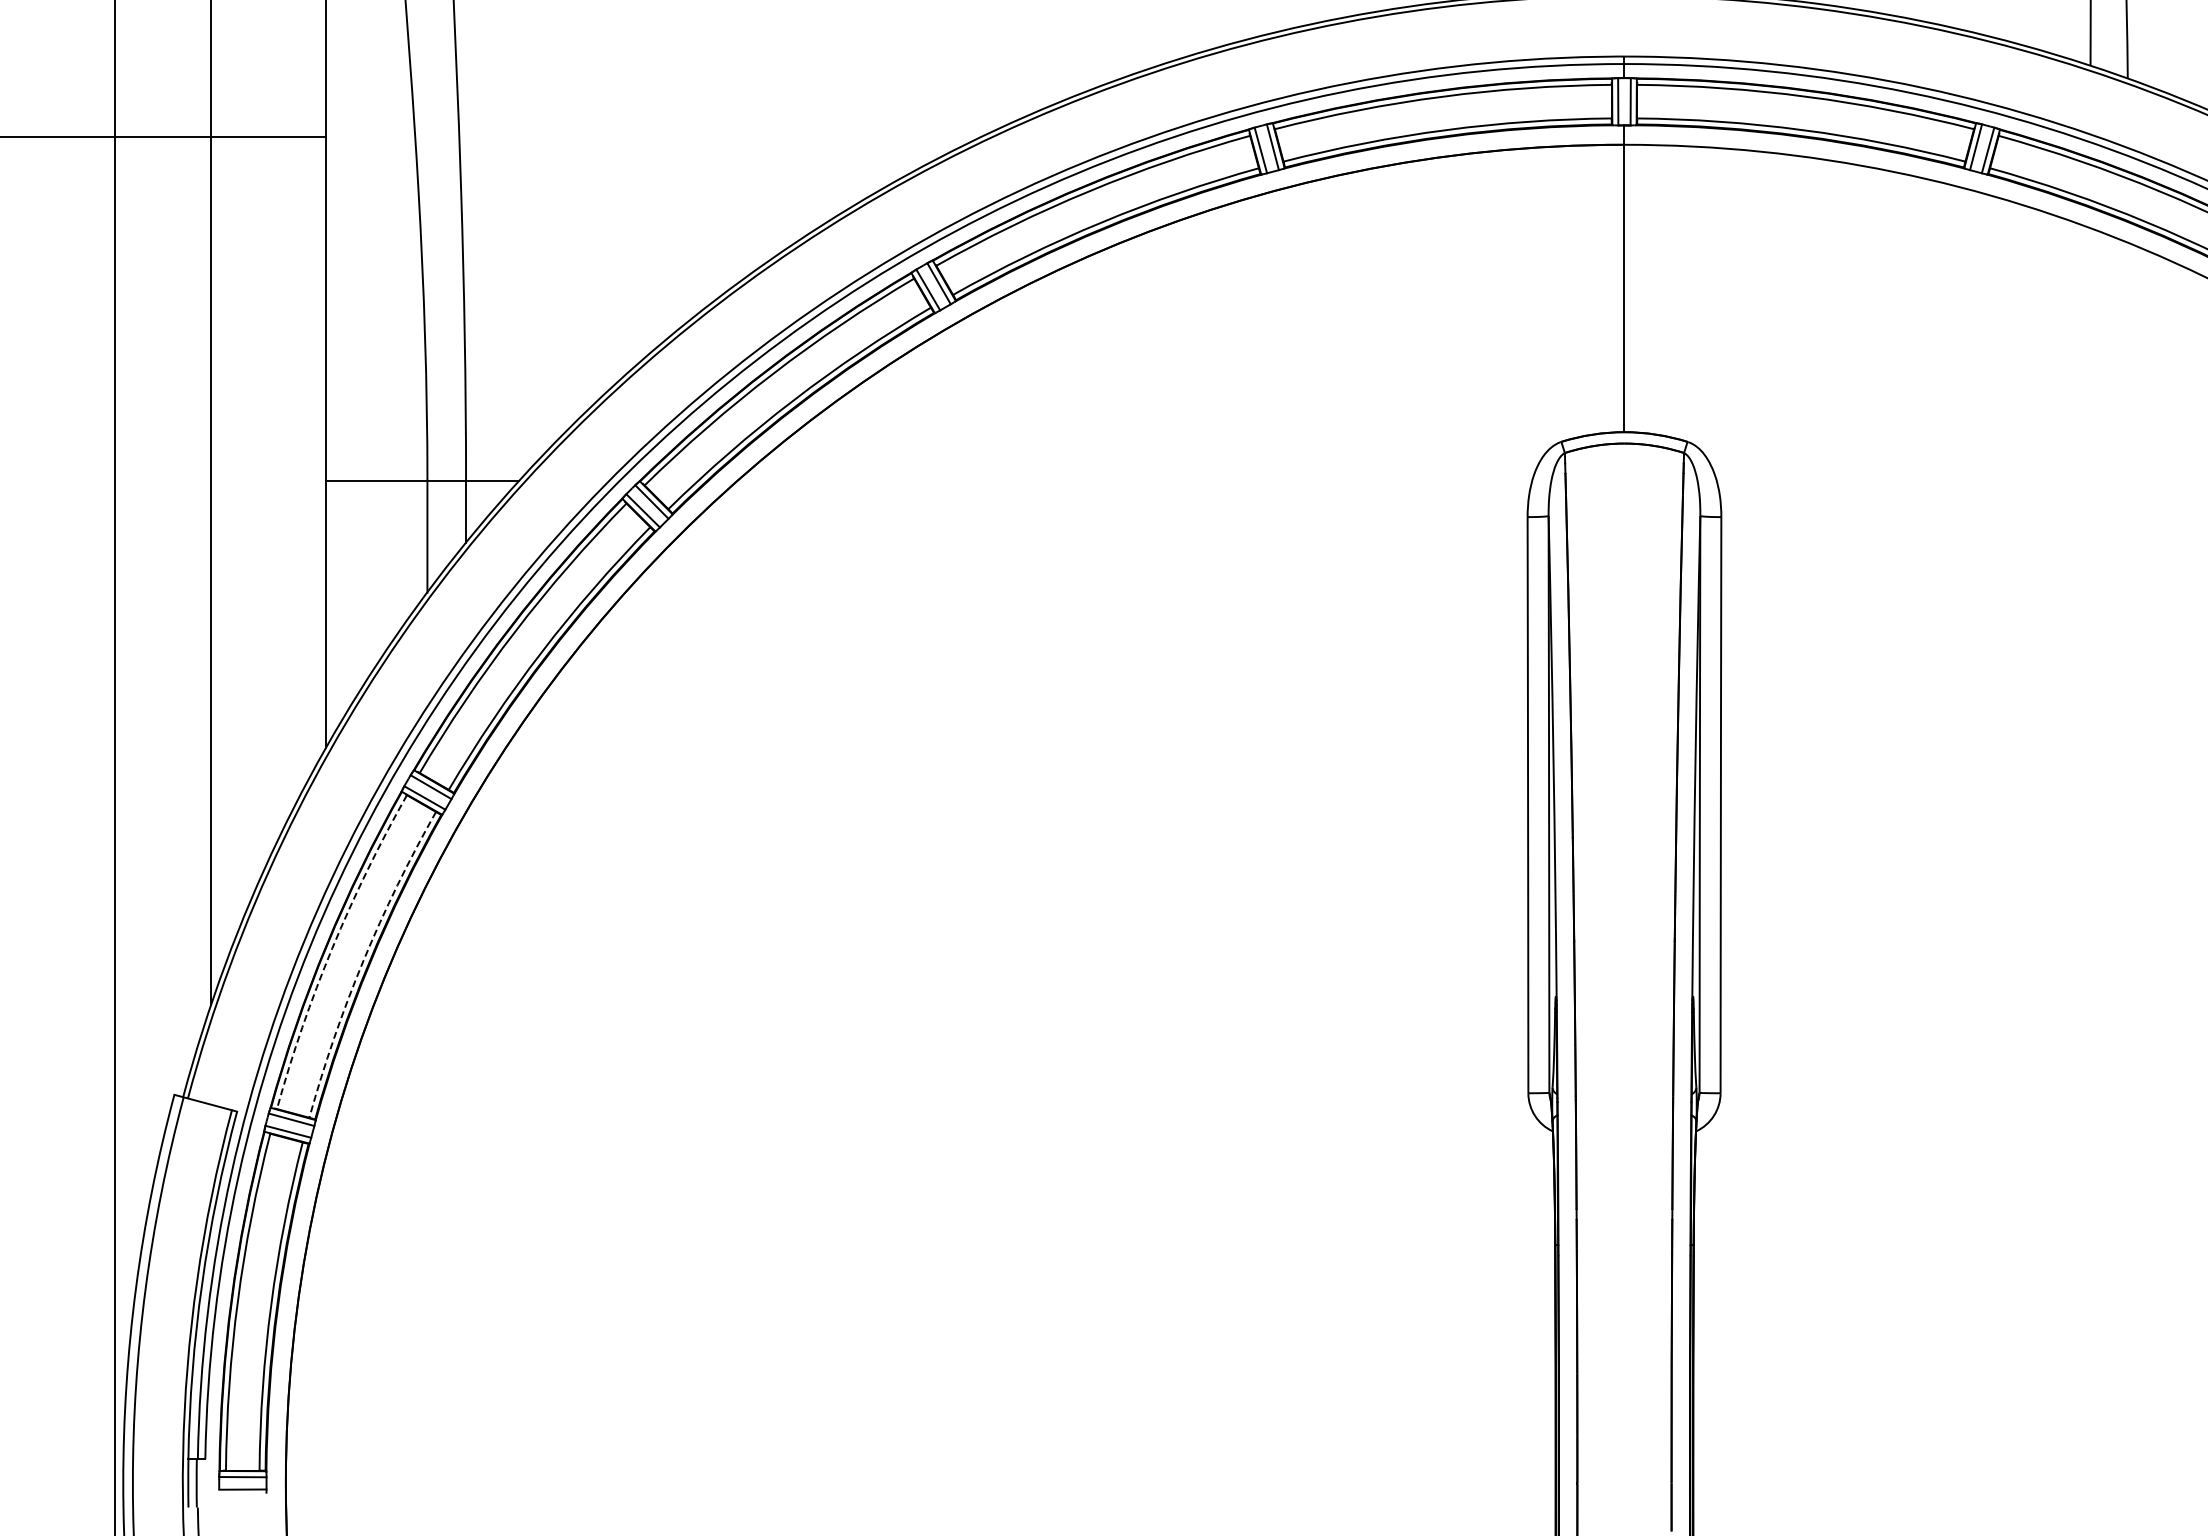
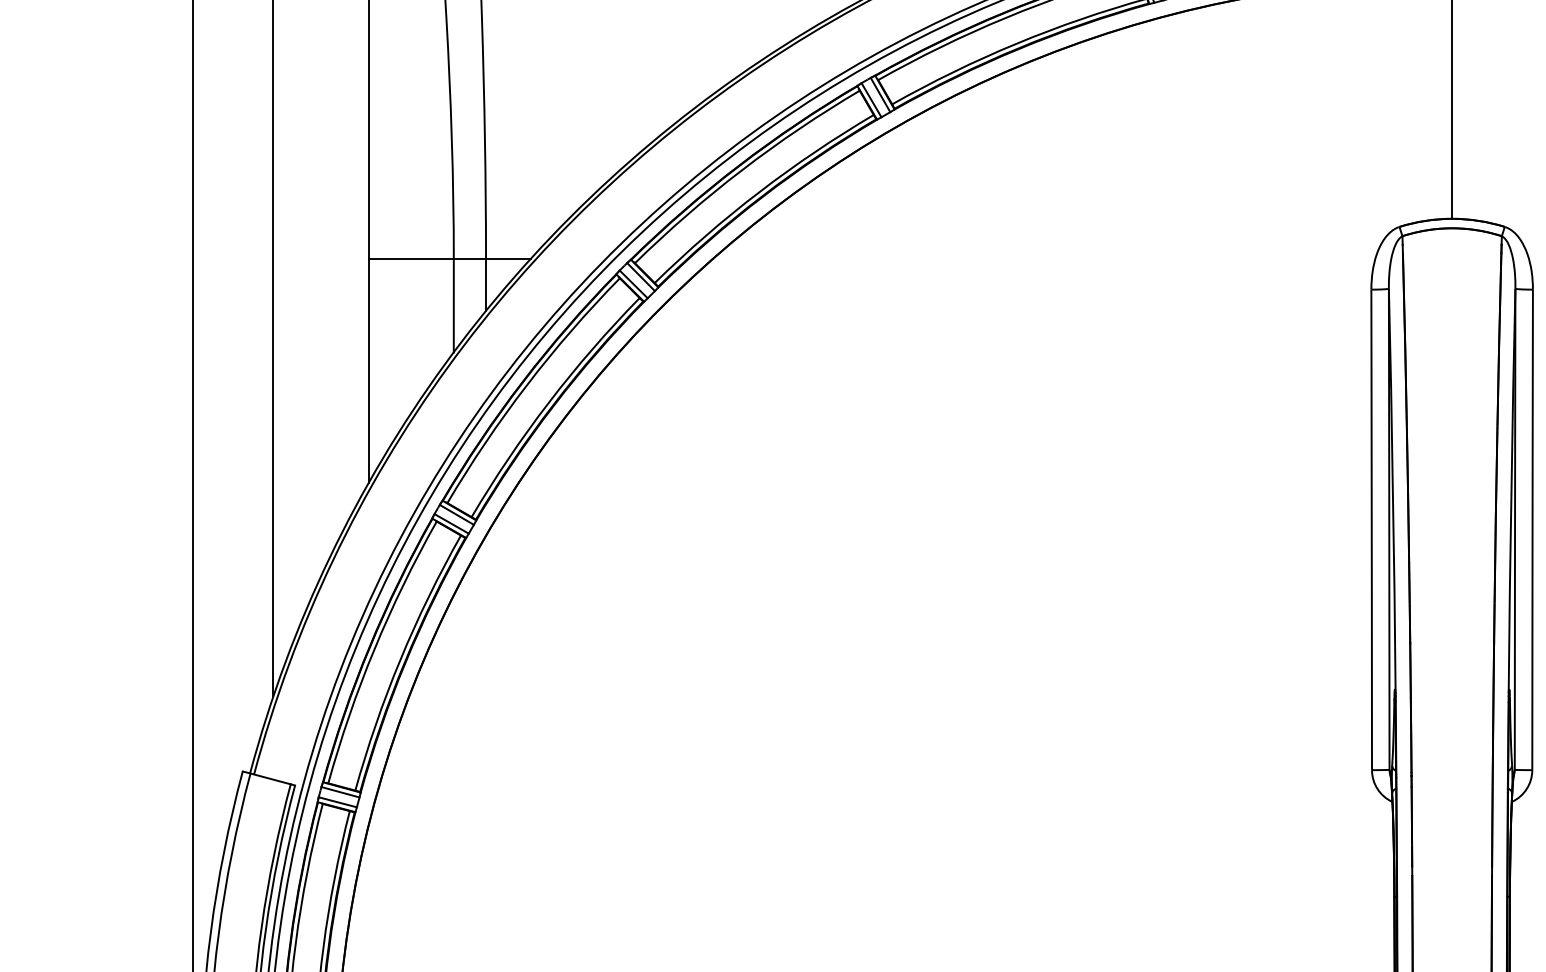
arc: (332, 948) -> (374, 649), dashed -> solid
arc: (363, 961) -> (400, 660), dashed -> solid

